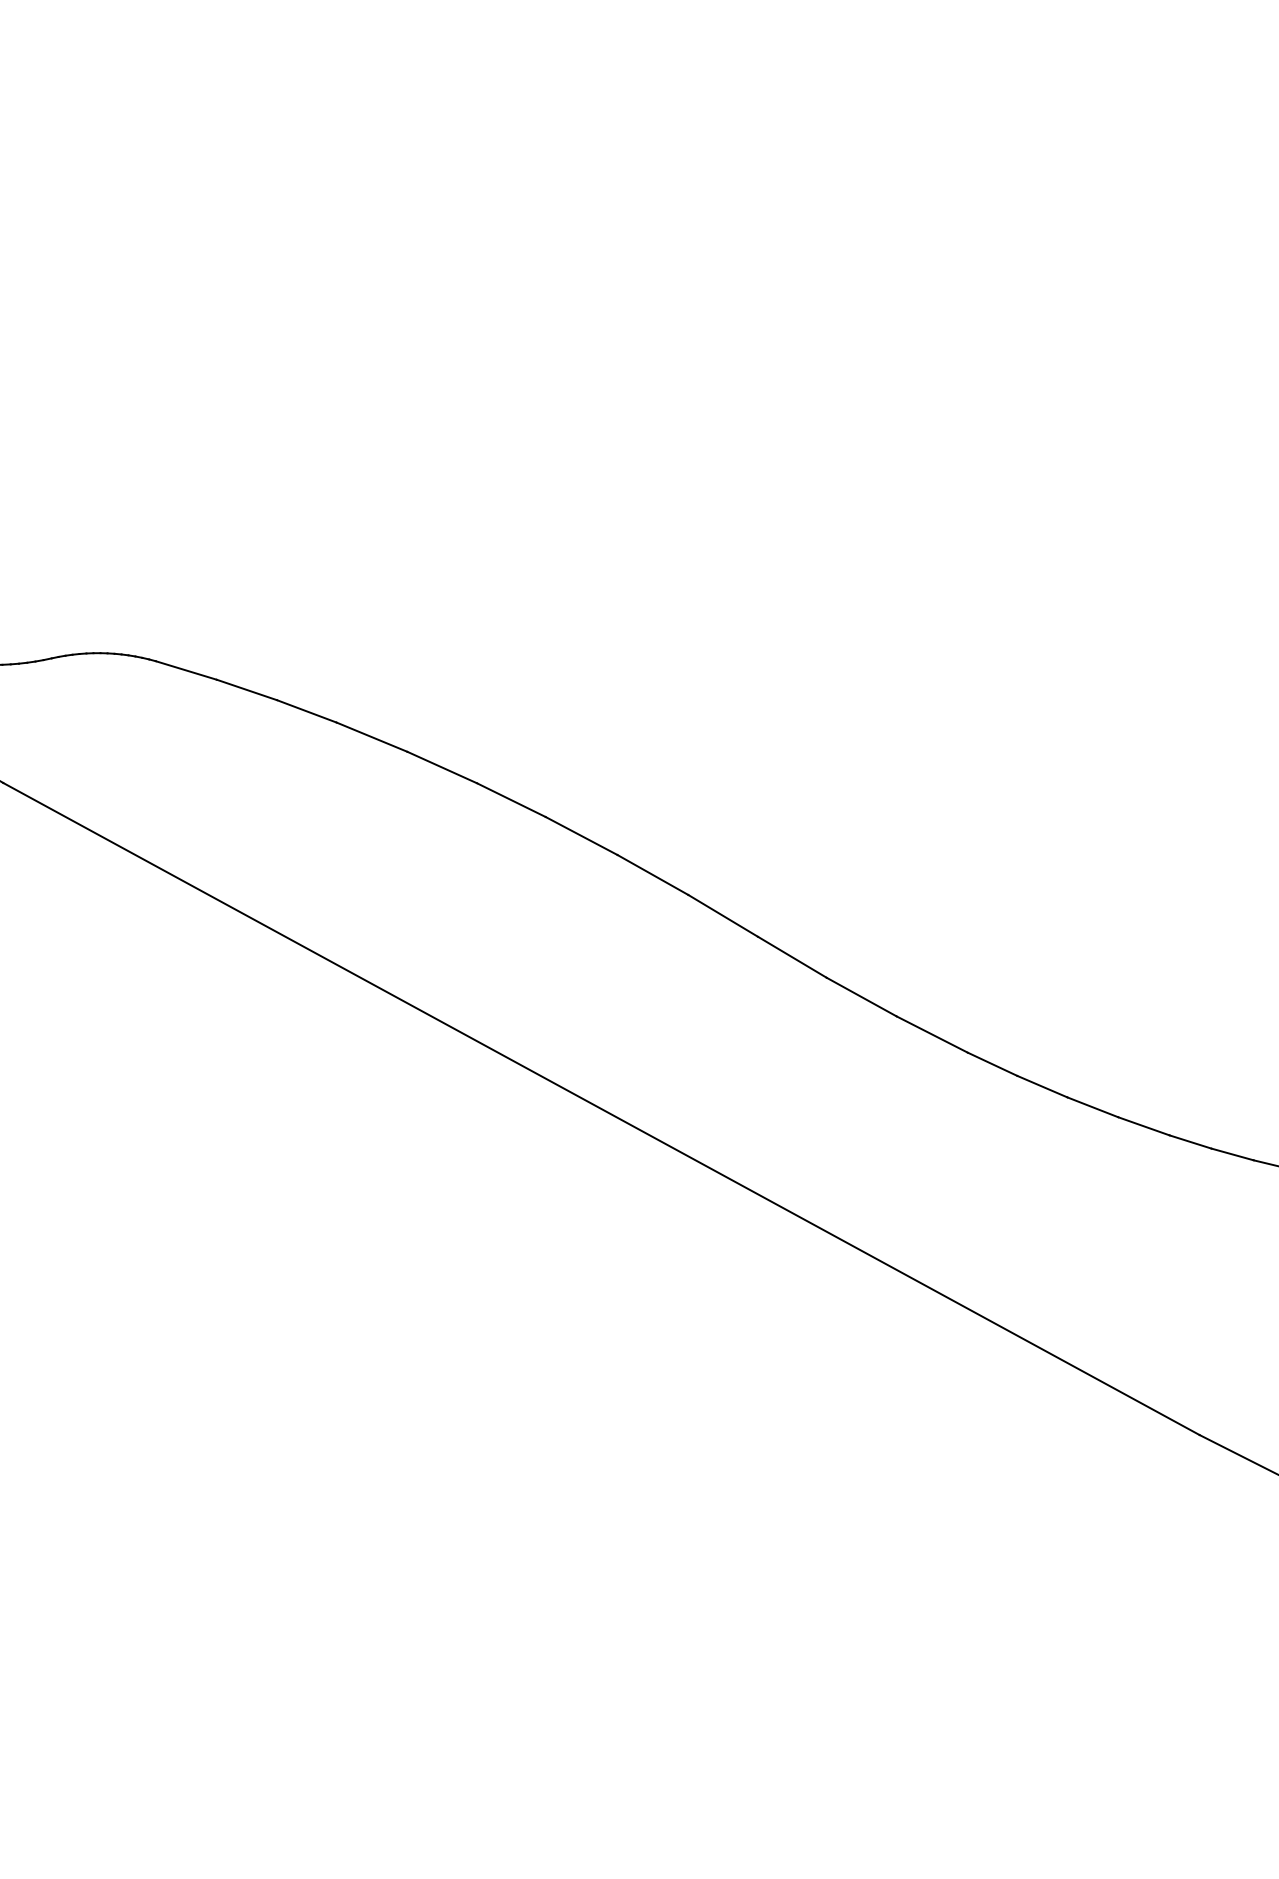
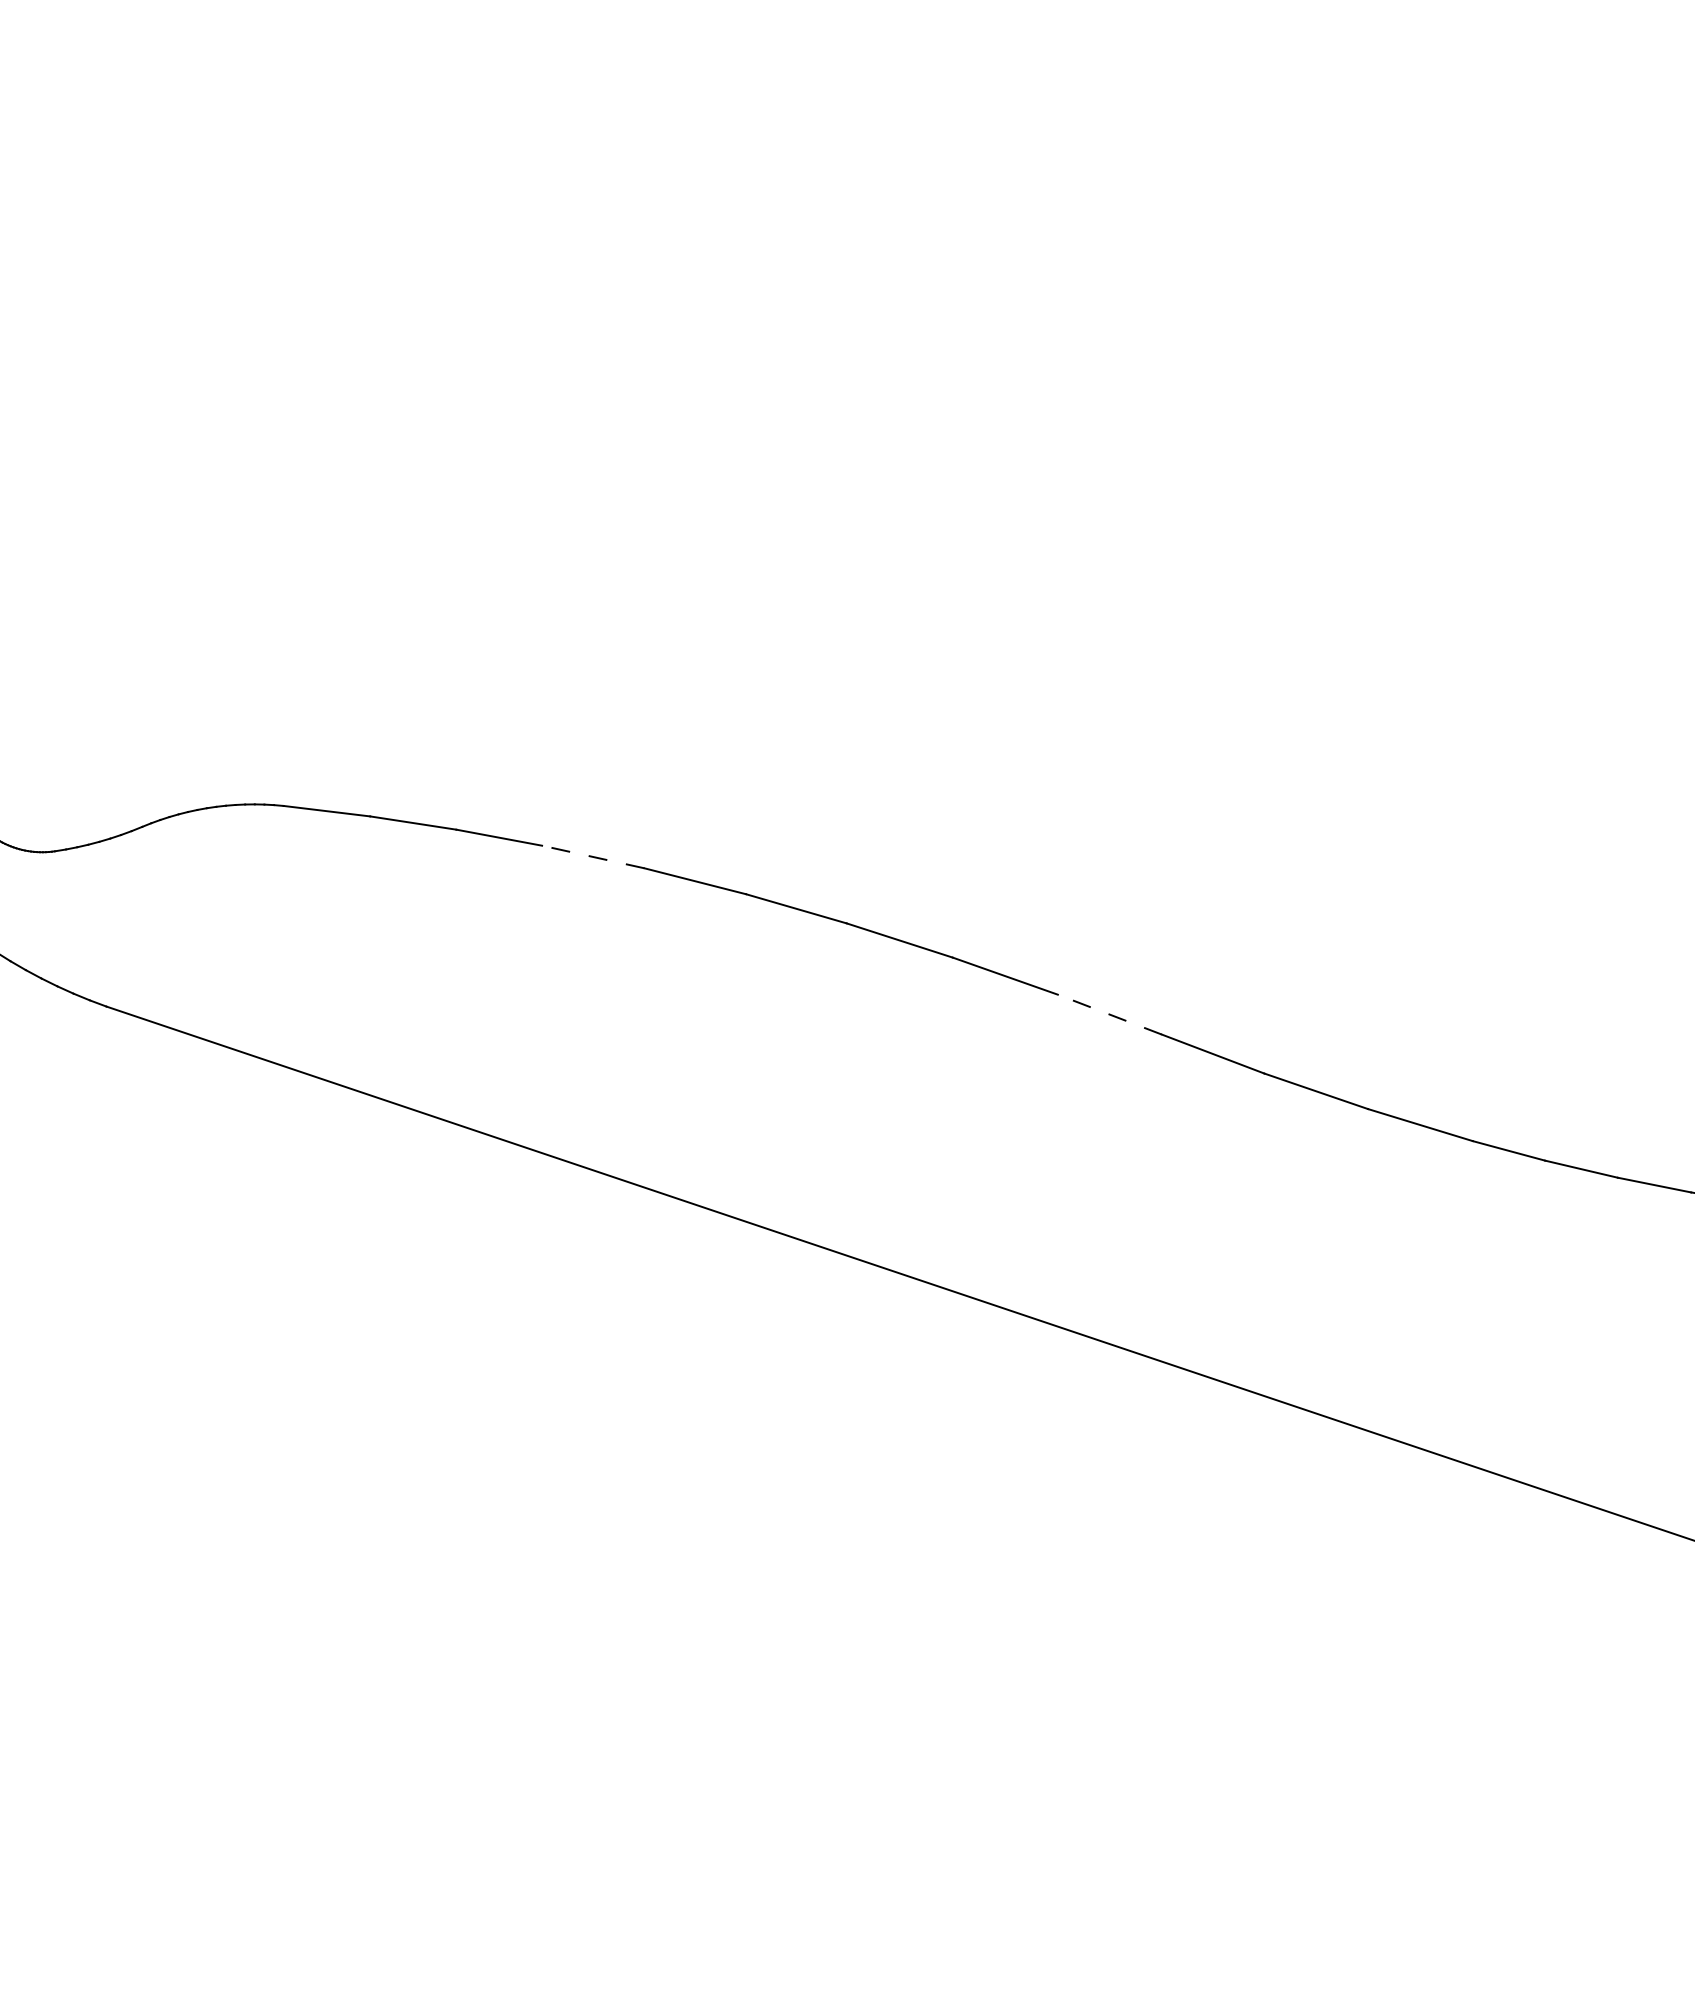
line: (371, 736) -> (592, 856), solid -> dashed
line: (723, 915) -> (1110, 1014), solid -> dashed

